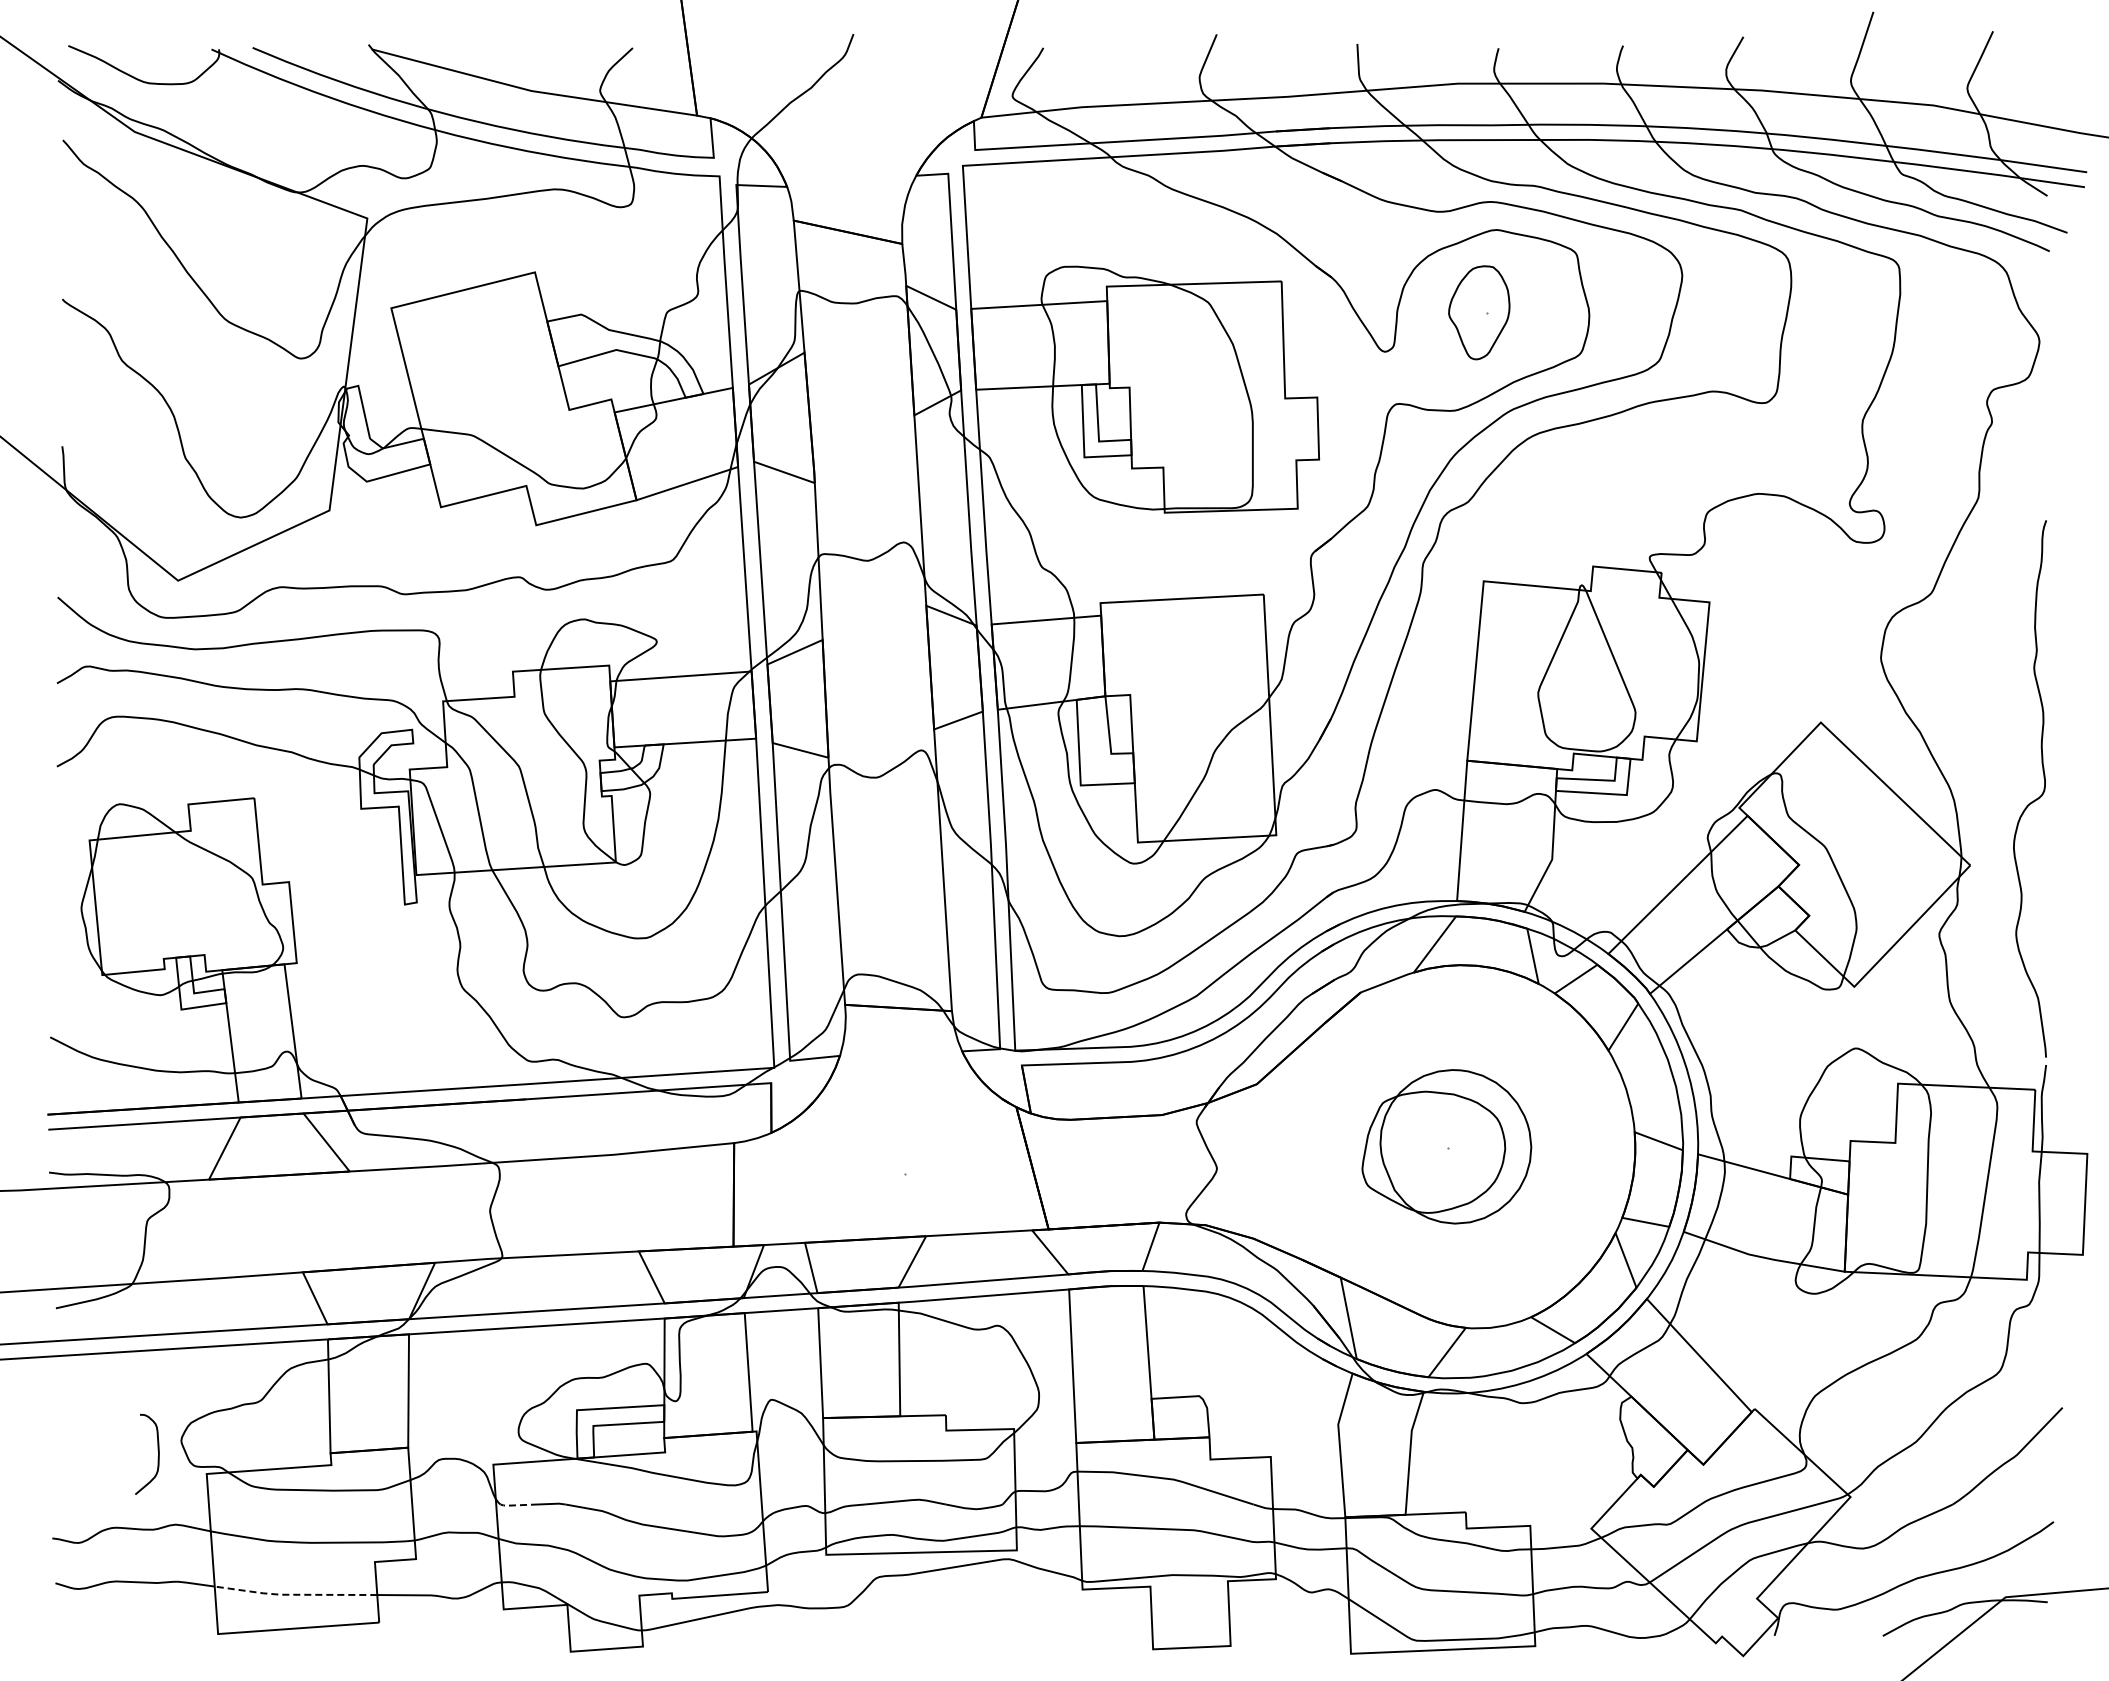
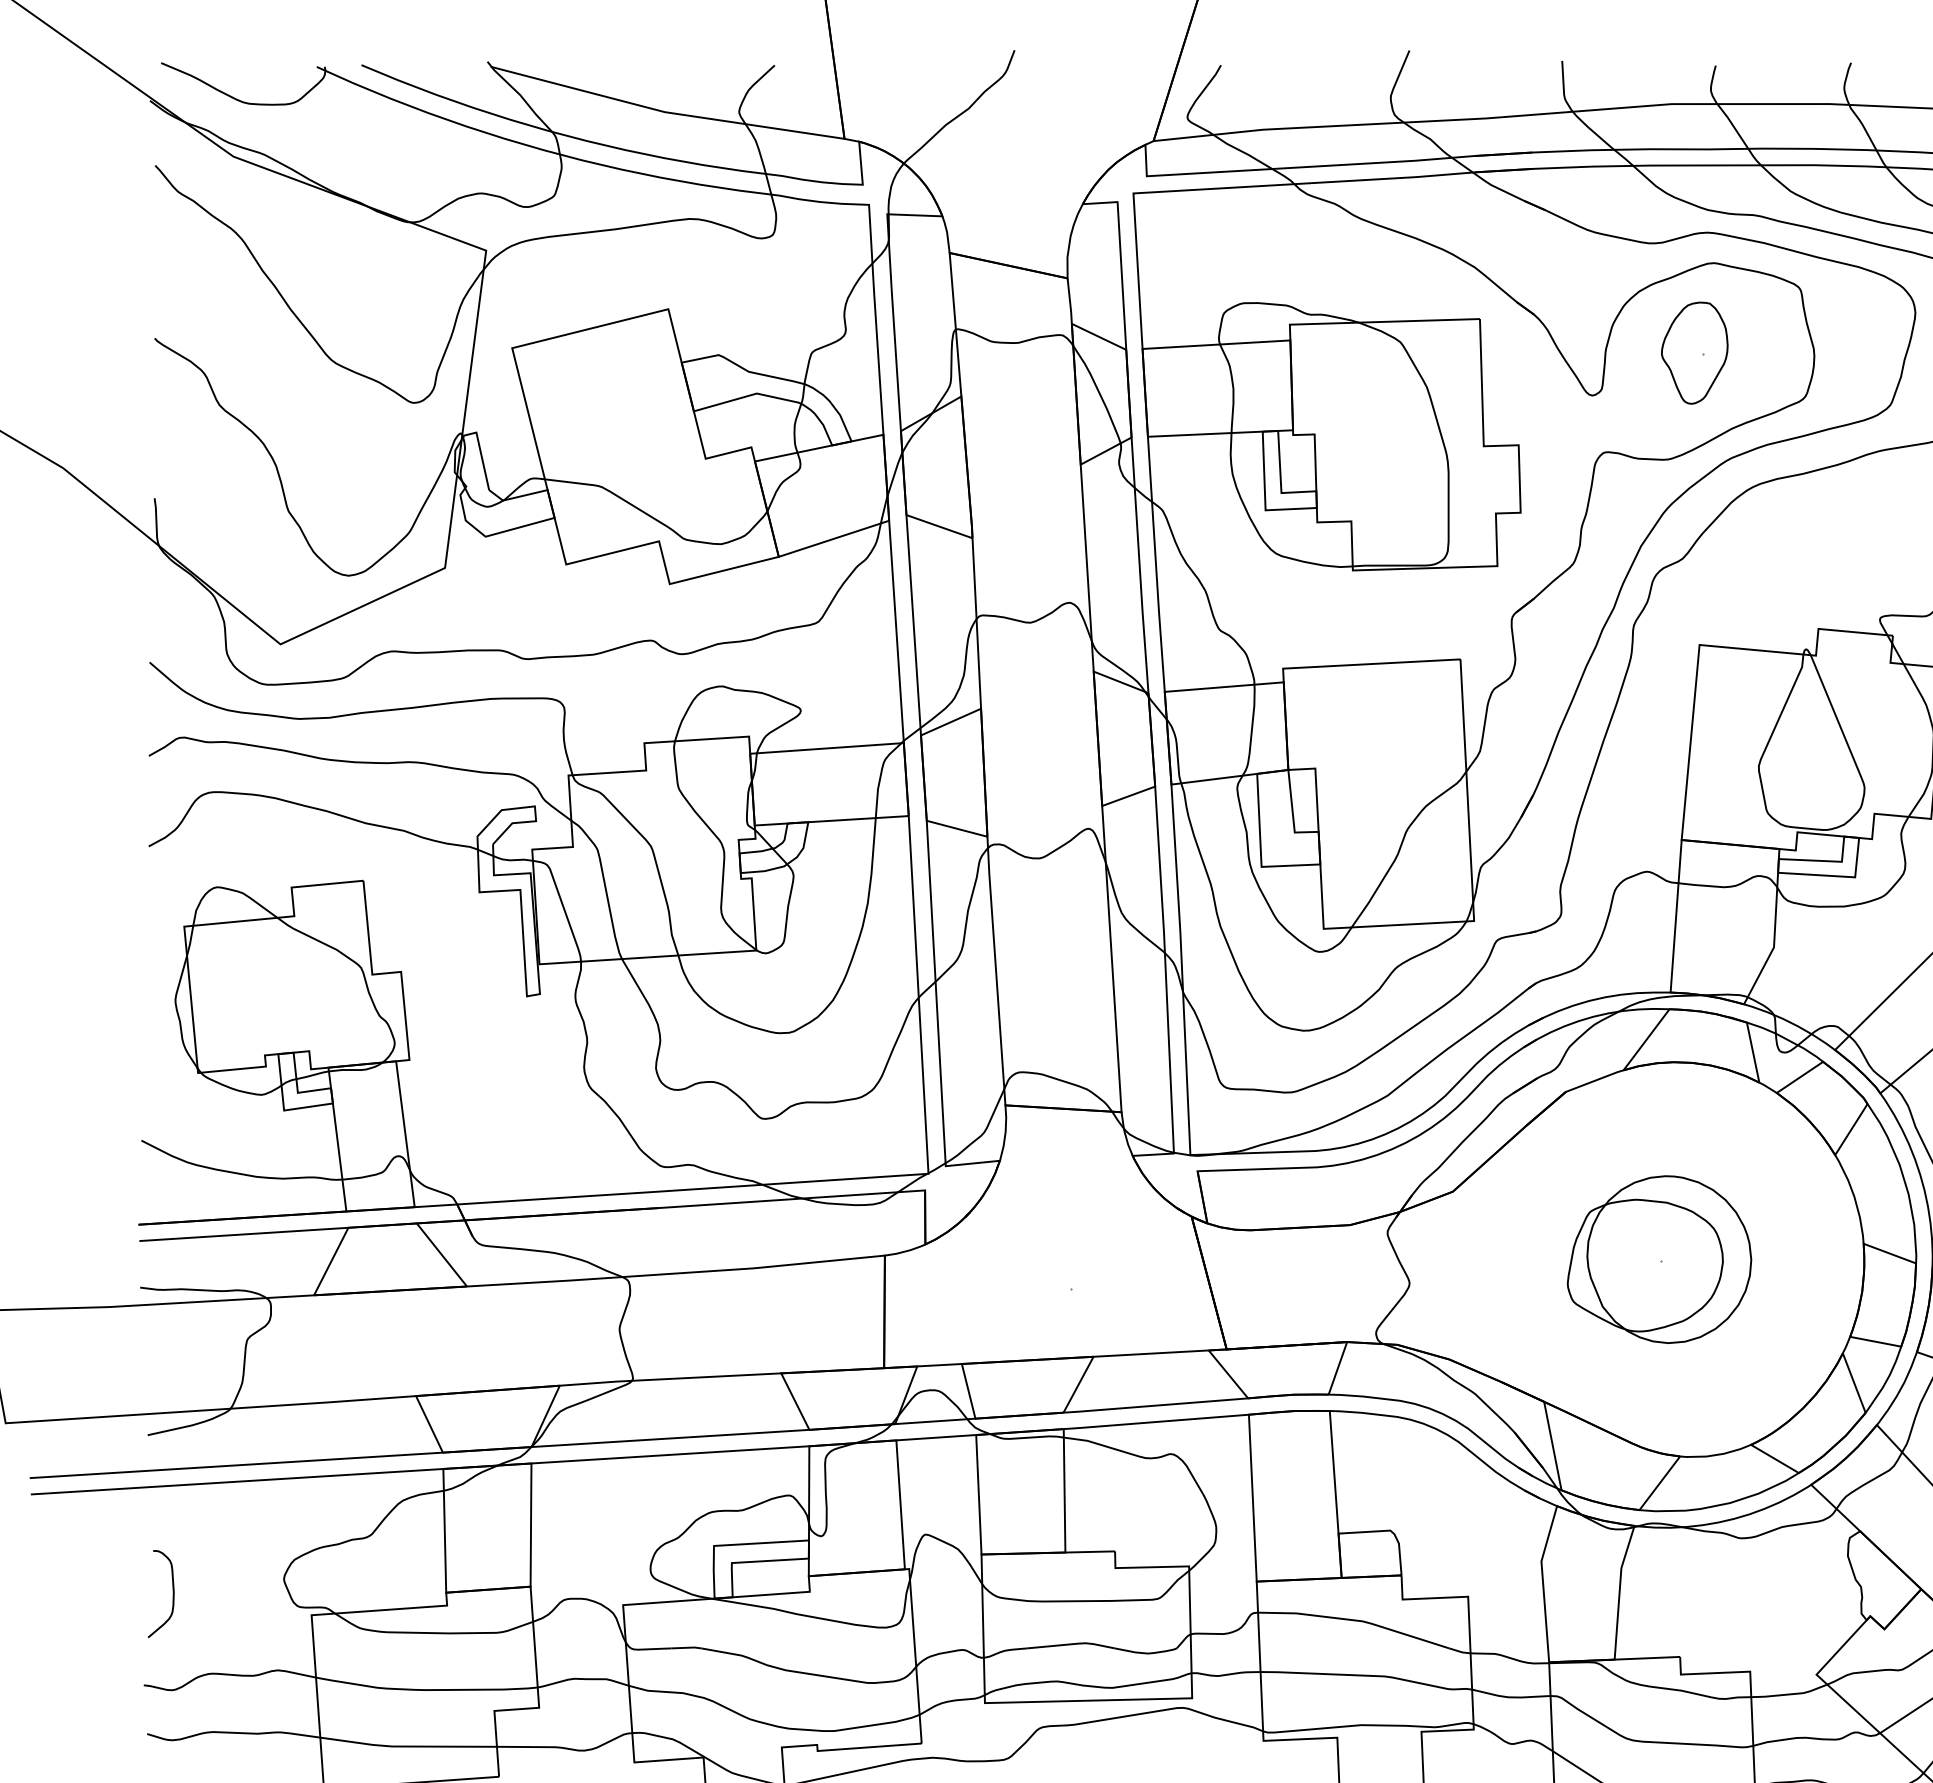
curve: (157, 1457) -> (172, 1597), moved
line: (517, 1505) -> (649, 1649), dashed -> solid
line: (294, 1594) -> (406, 1746), dashed -> solid

